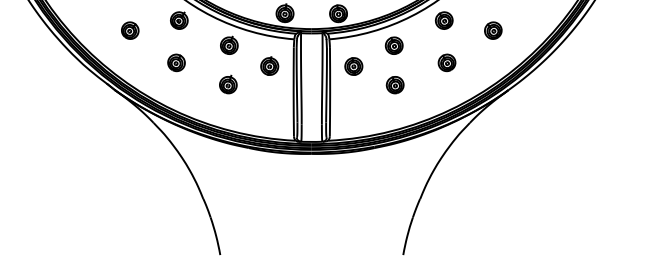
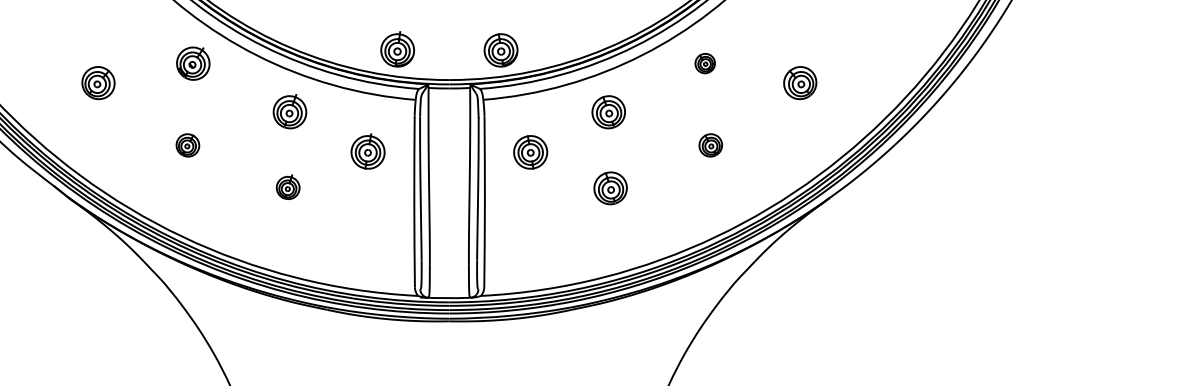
part: (443, 20) -> (703, 63), size x0.6
part: (176, 62) -> (187, 144), size x0.7
part: (446, 62) -> (709, 144), size x0.7
part: (228, 84) -> (288, 187), size x0.7

